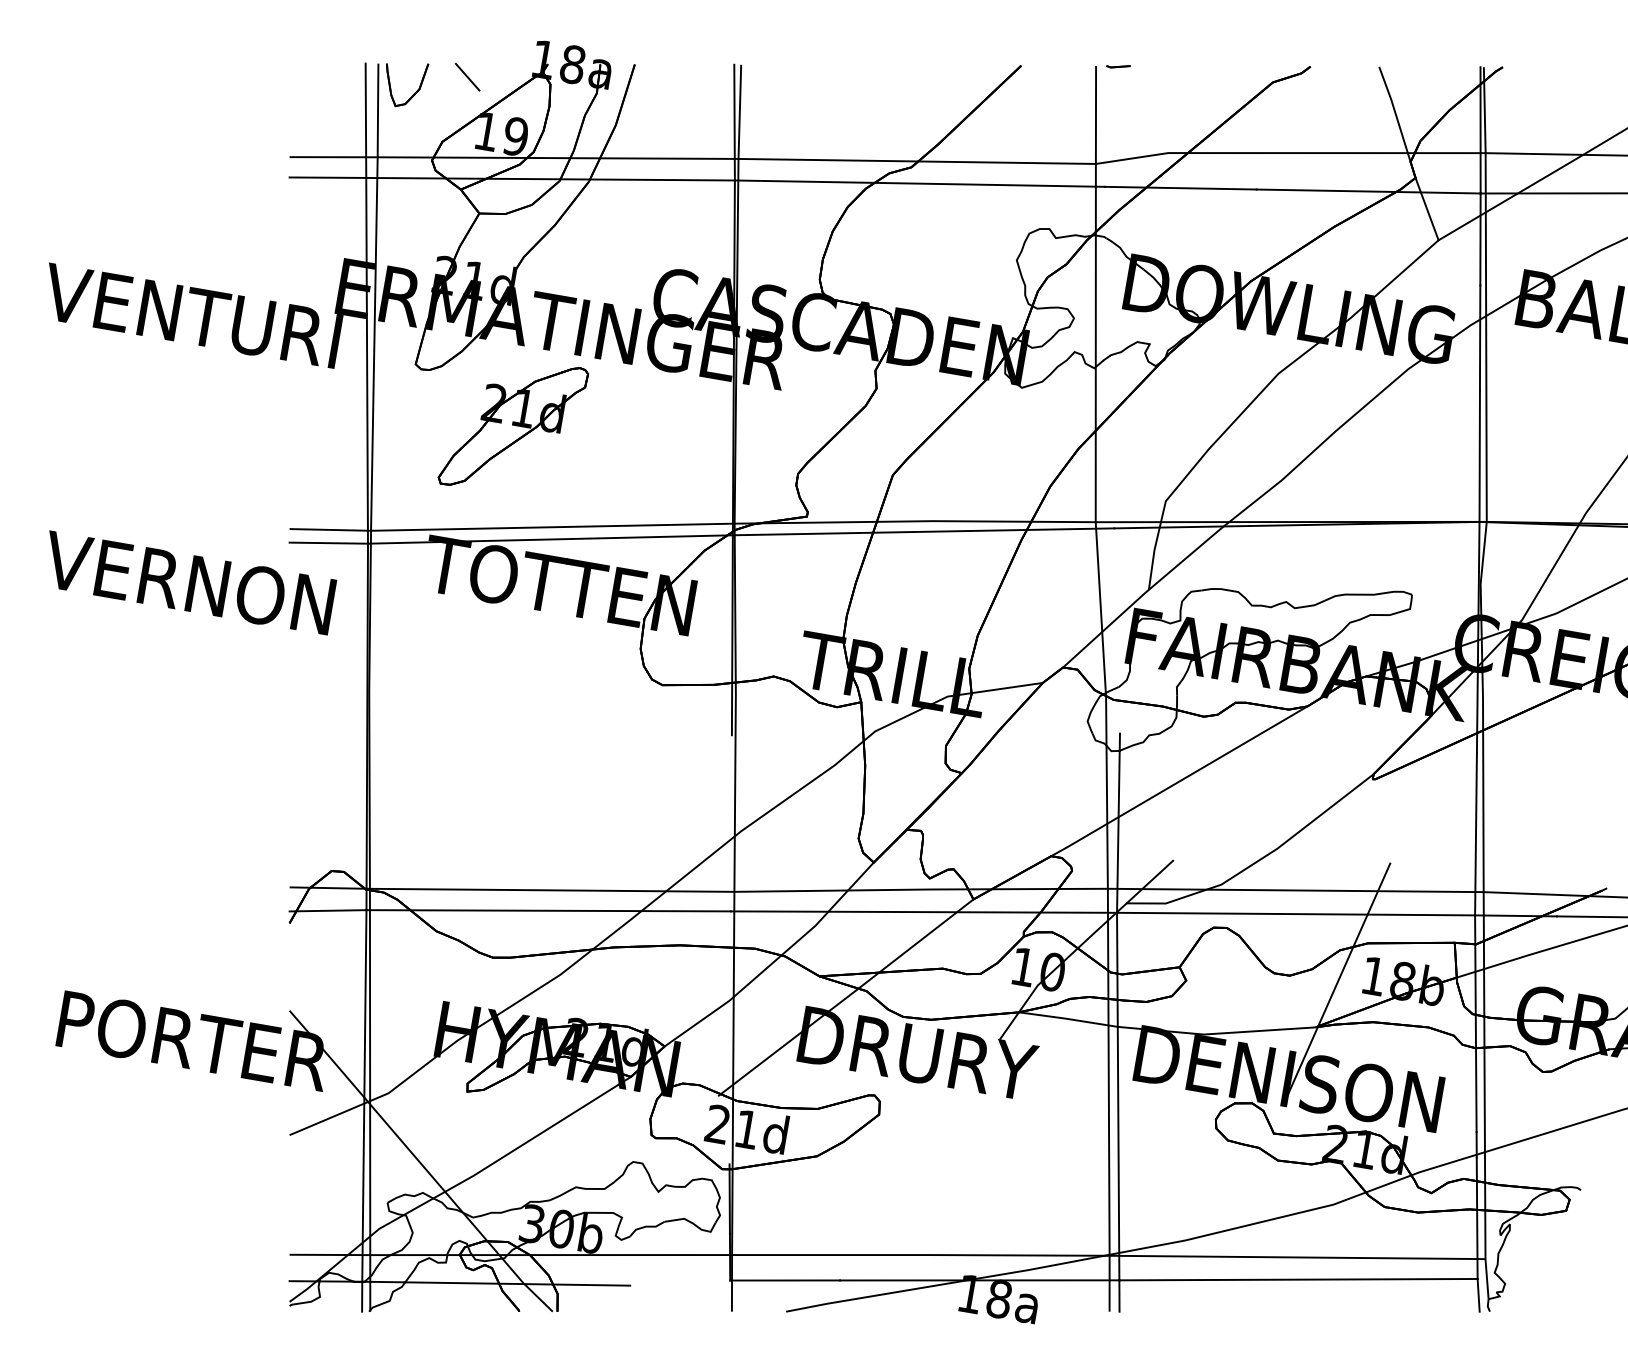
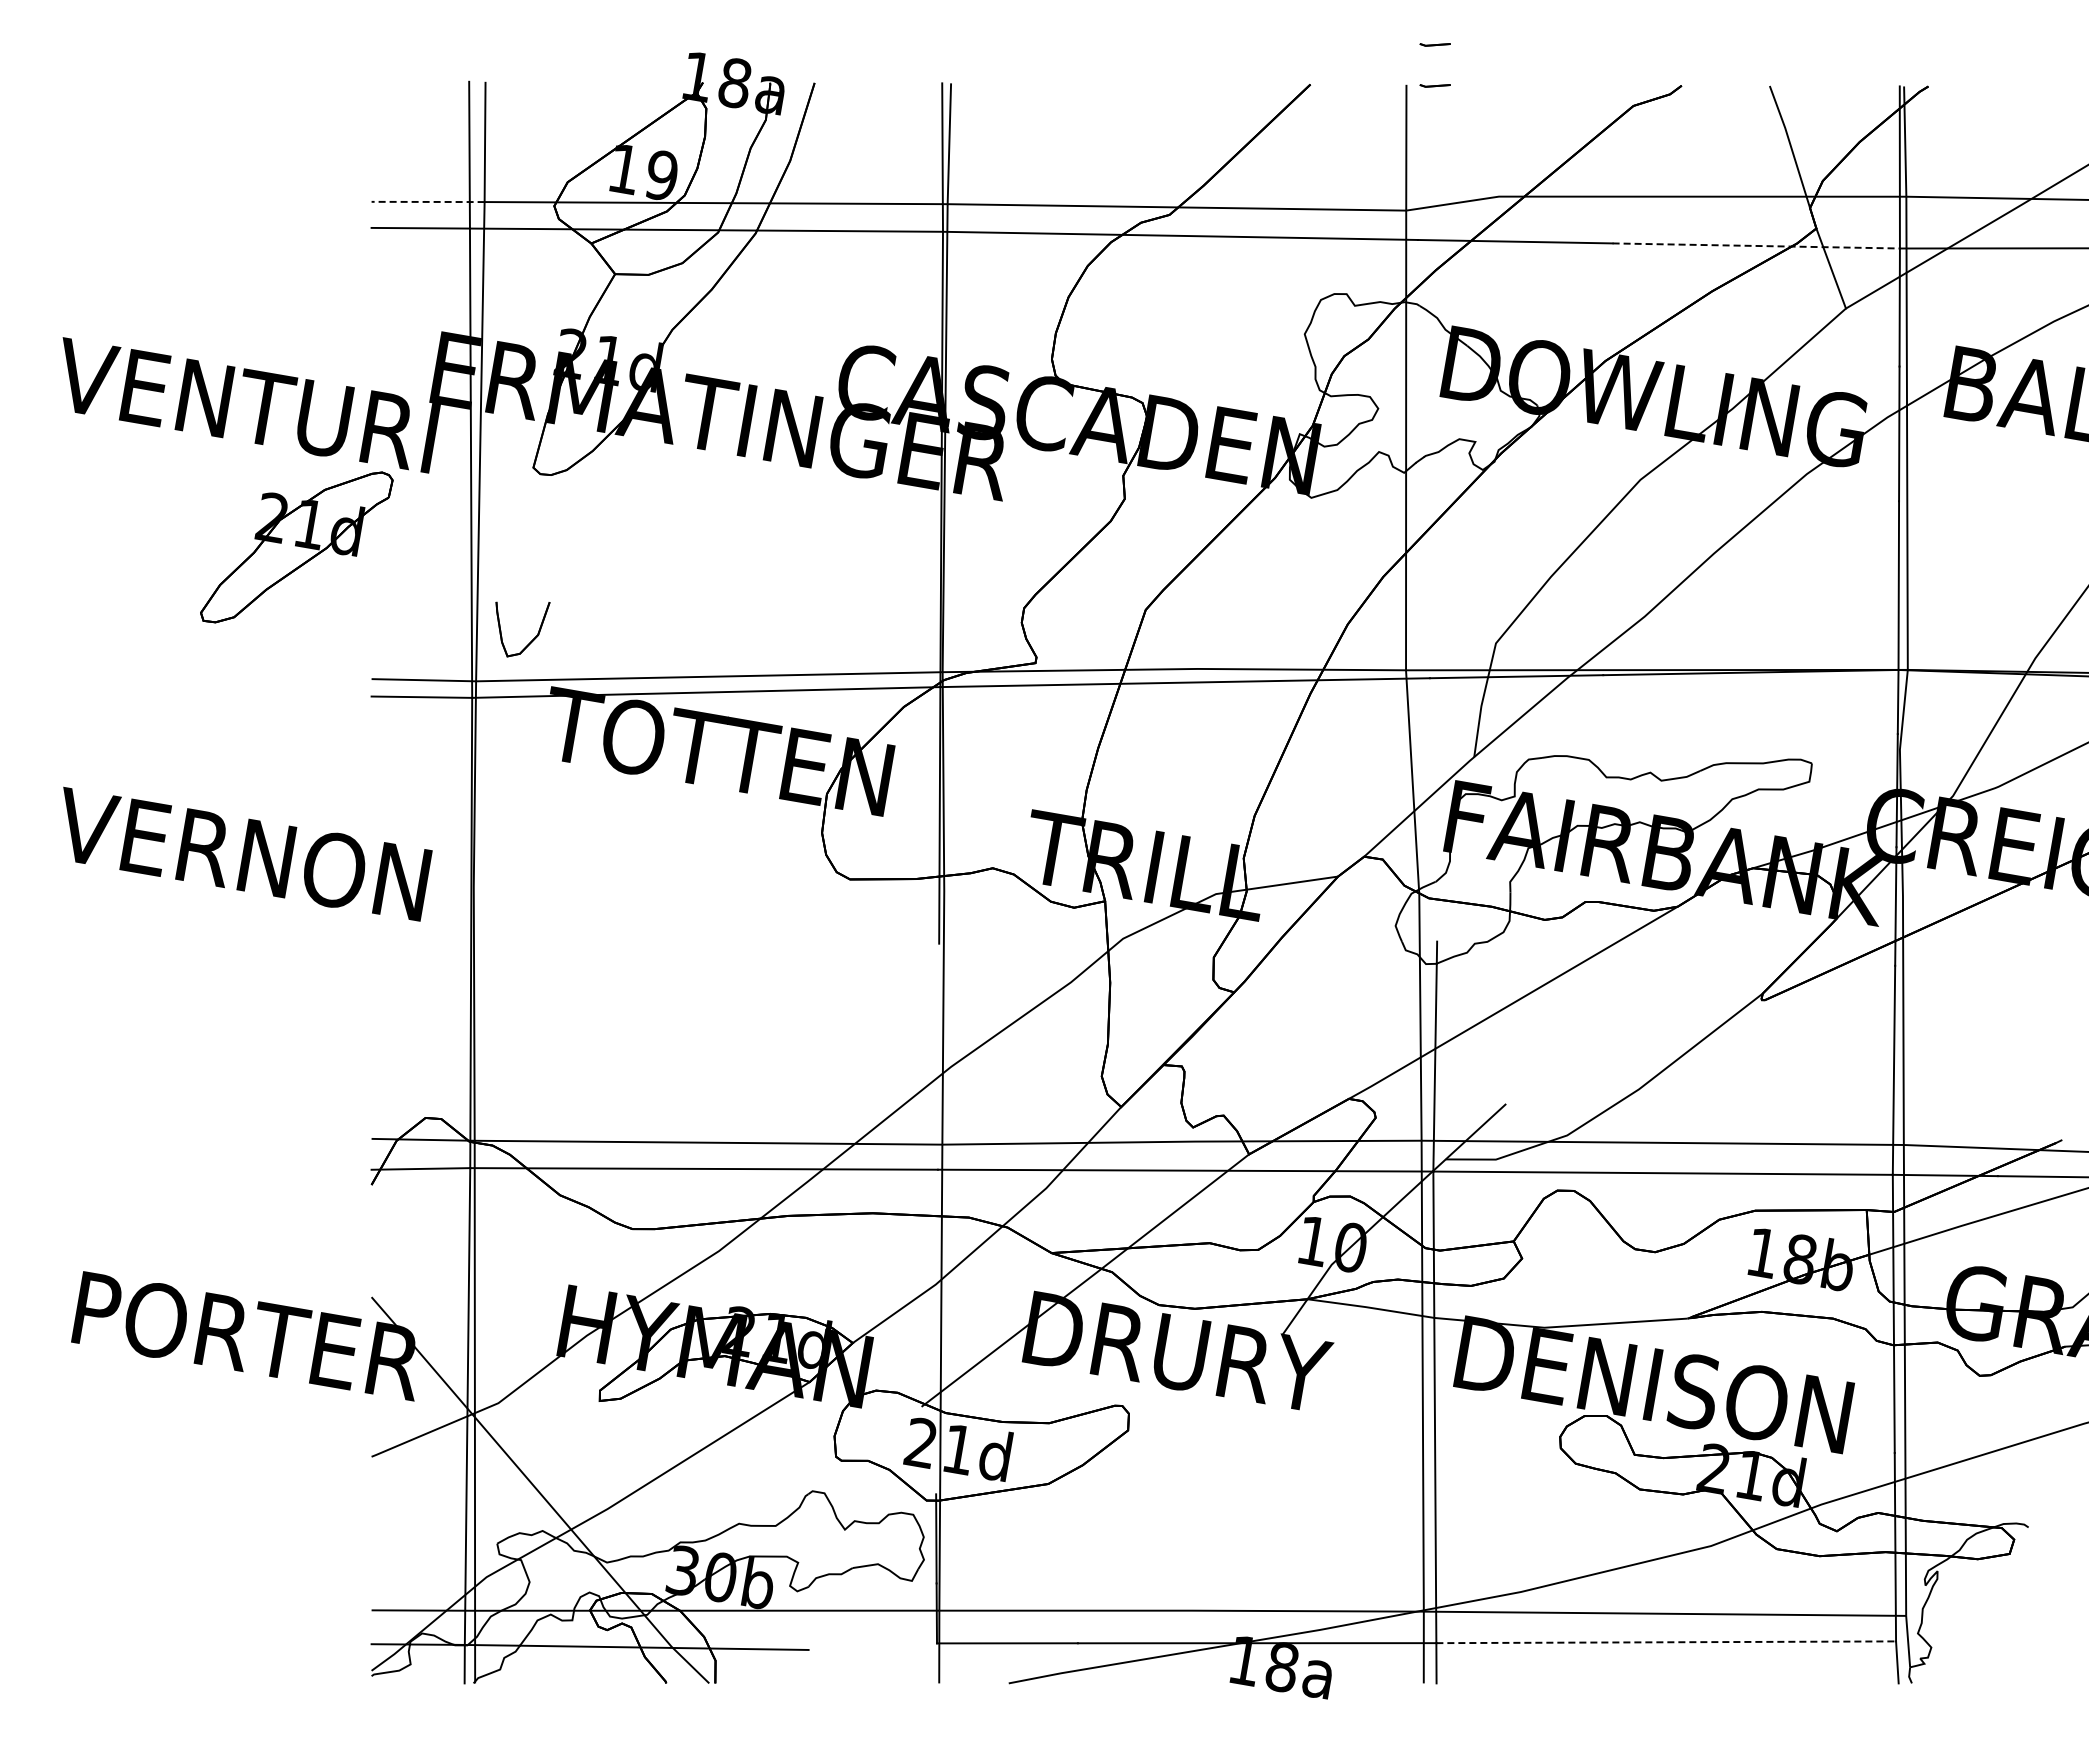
line: (1117, 34) -> (1434, 44), added
line: (467, 77) -> (600, 99), removed
part: (414, 92) -> (532, 639), moved
line: (333, 156) -> (428, 201), solid -> dashed
line: (1368, 191) -> (1756, 245), solid -> dashed
part: (513, 426) -> (296, 547), moved
text: (192, 582) -> (247, 853), moved
line: (1338, 979) -> (1717, 1257), removed
line: (1298, 1279) -> (1666, 1642), solid -> dashed

